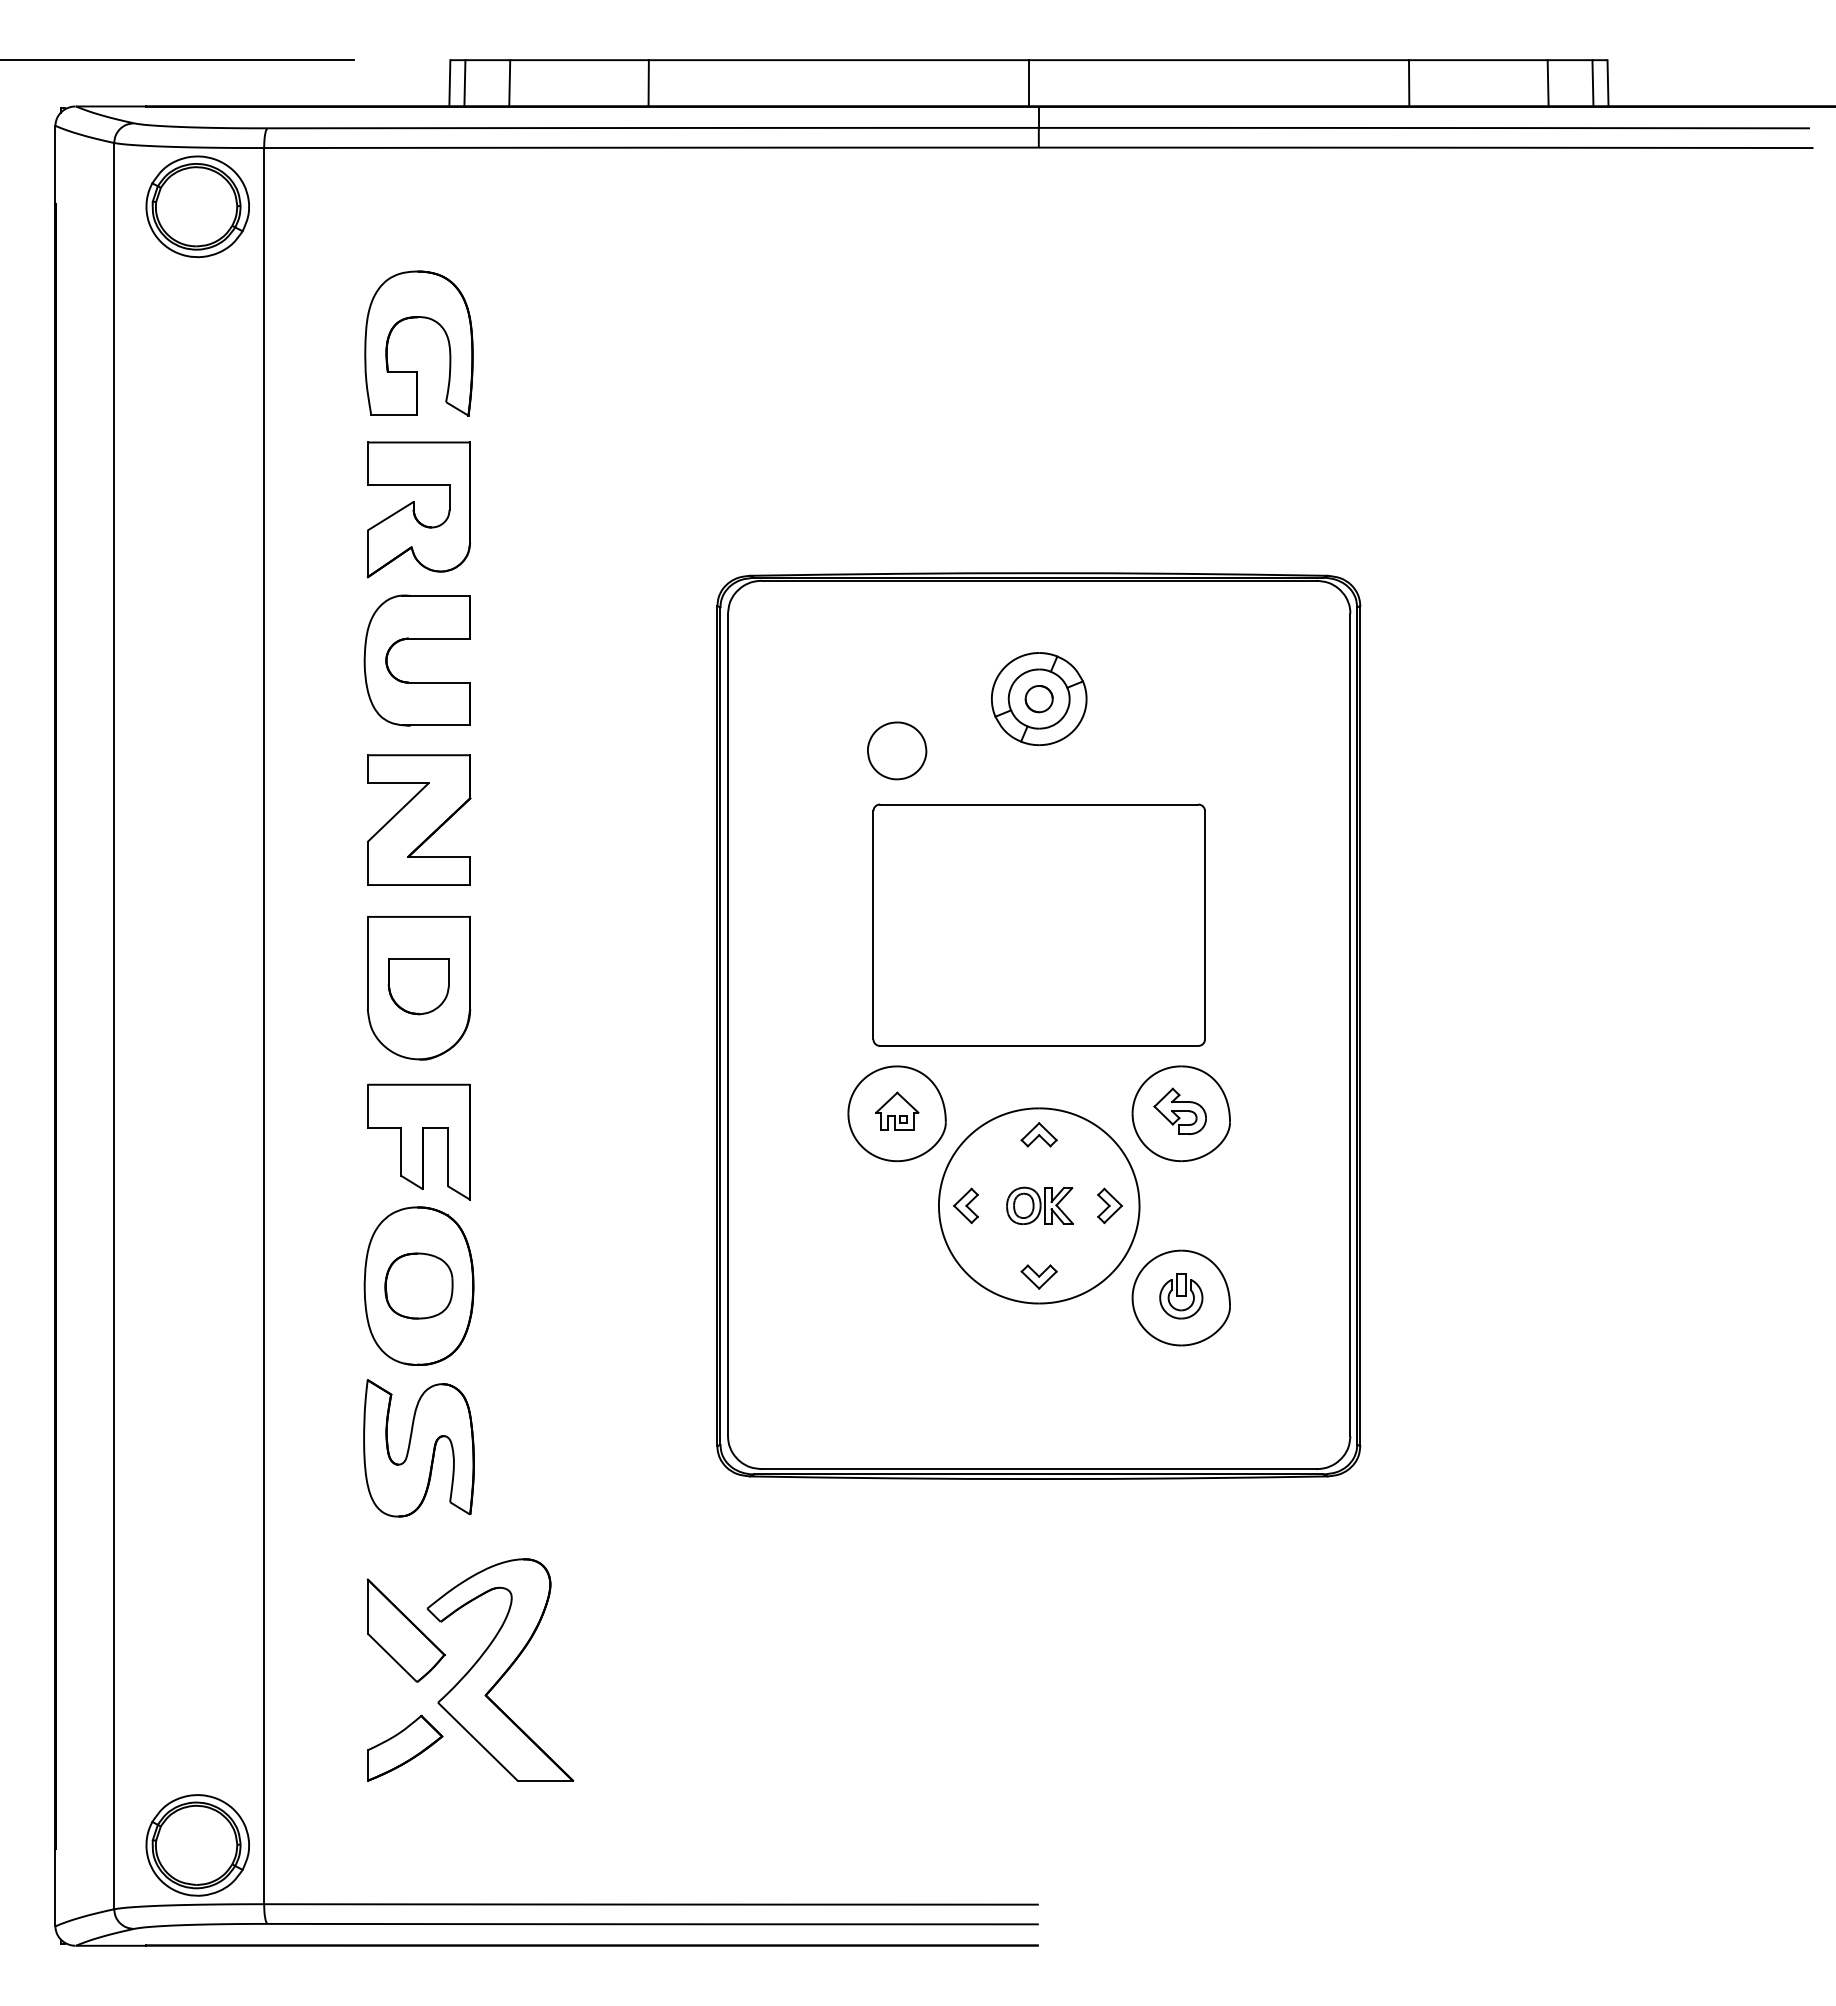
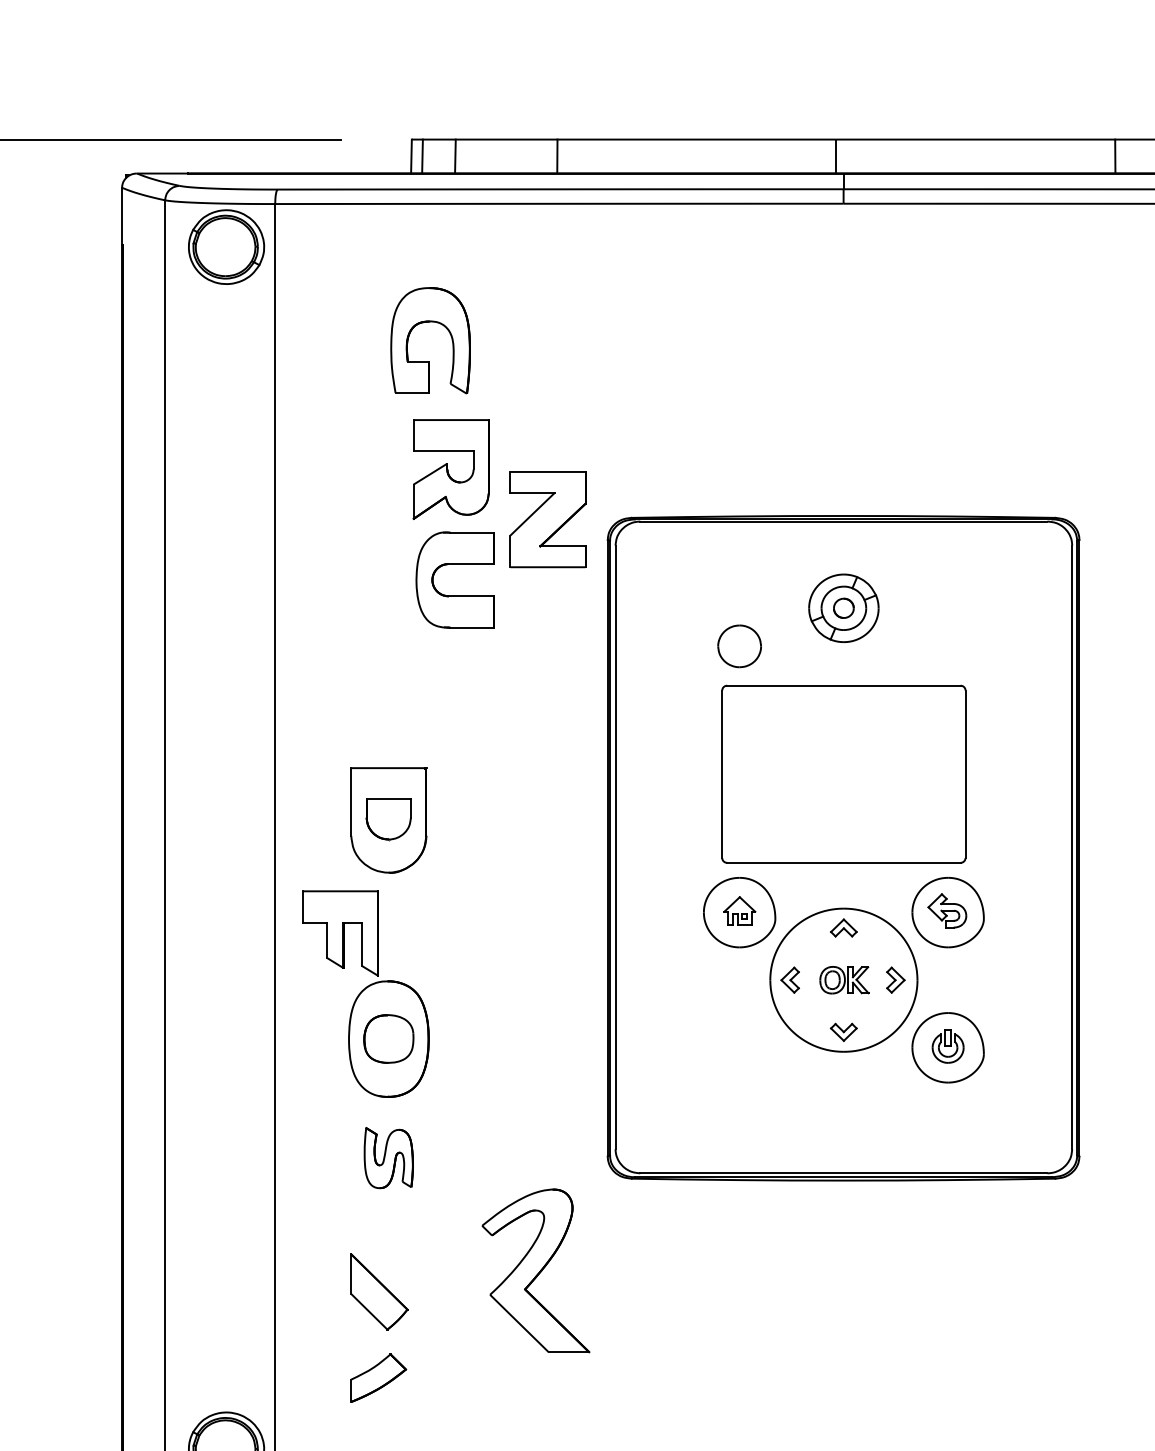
part: (417, 318) -> (429, 322), moved
part: (418, 509) -> (450, 469), moved
part: (416, 639) -> (454, 564), moved
part: (419, 819) -> (548, 519), moved
part: (418, 1141) -> (340, 932), moved
part: (418, 1448) -> (388, 1158), size x0.6
part: (500, 1669) -> (535, 1270), moved

